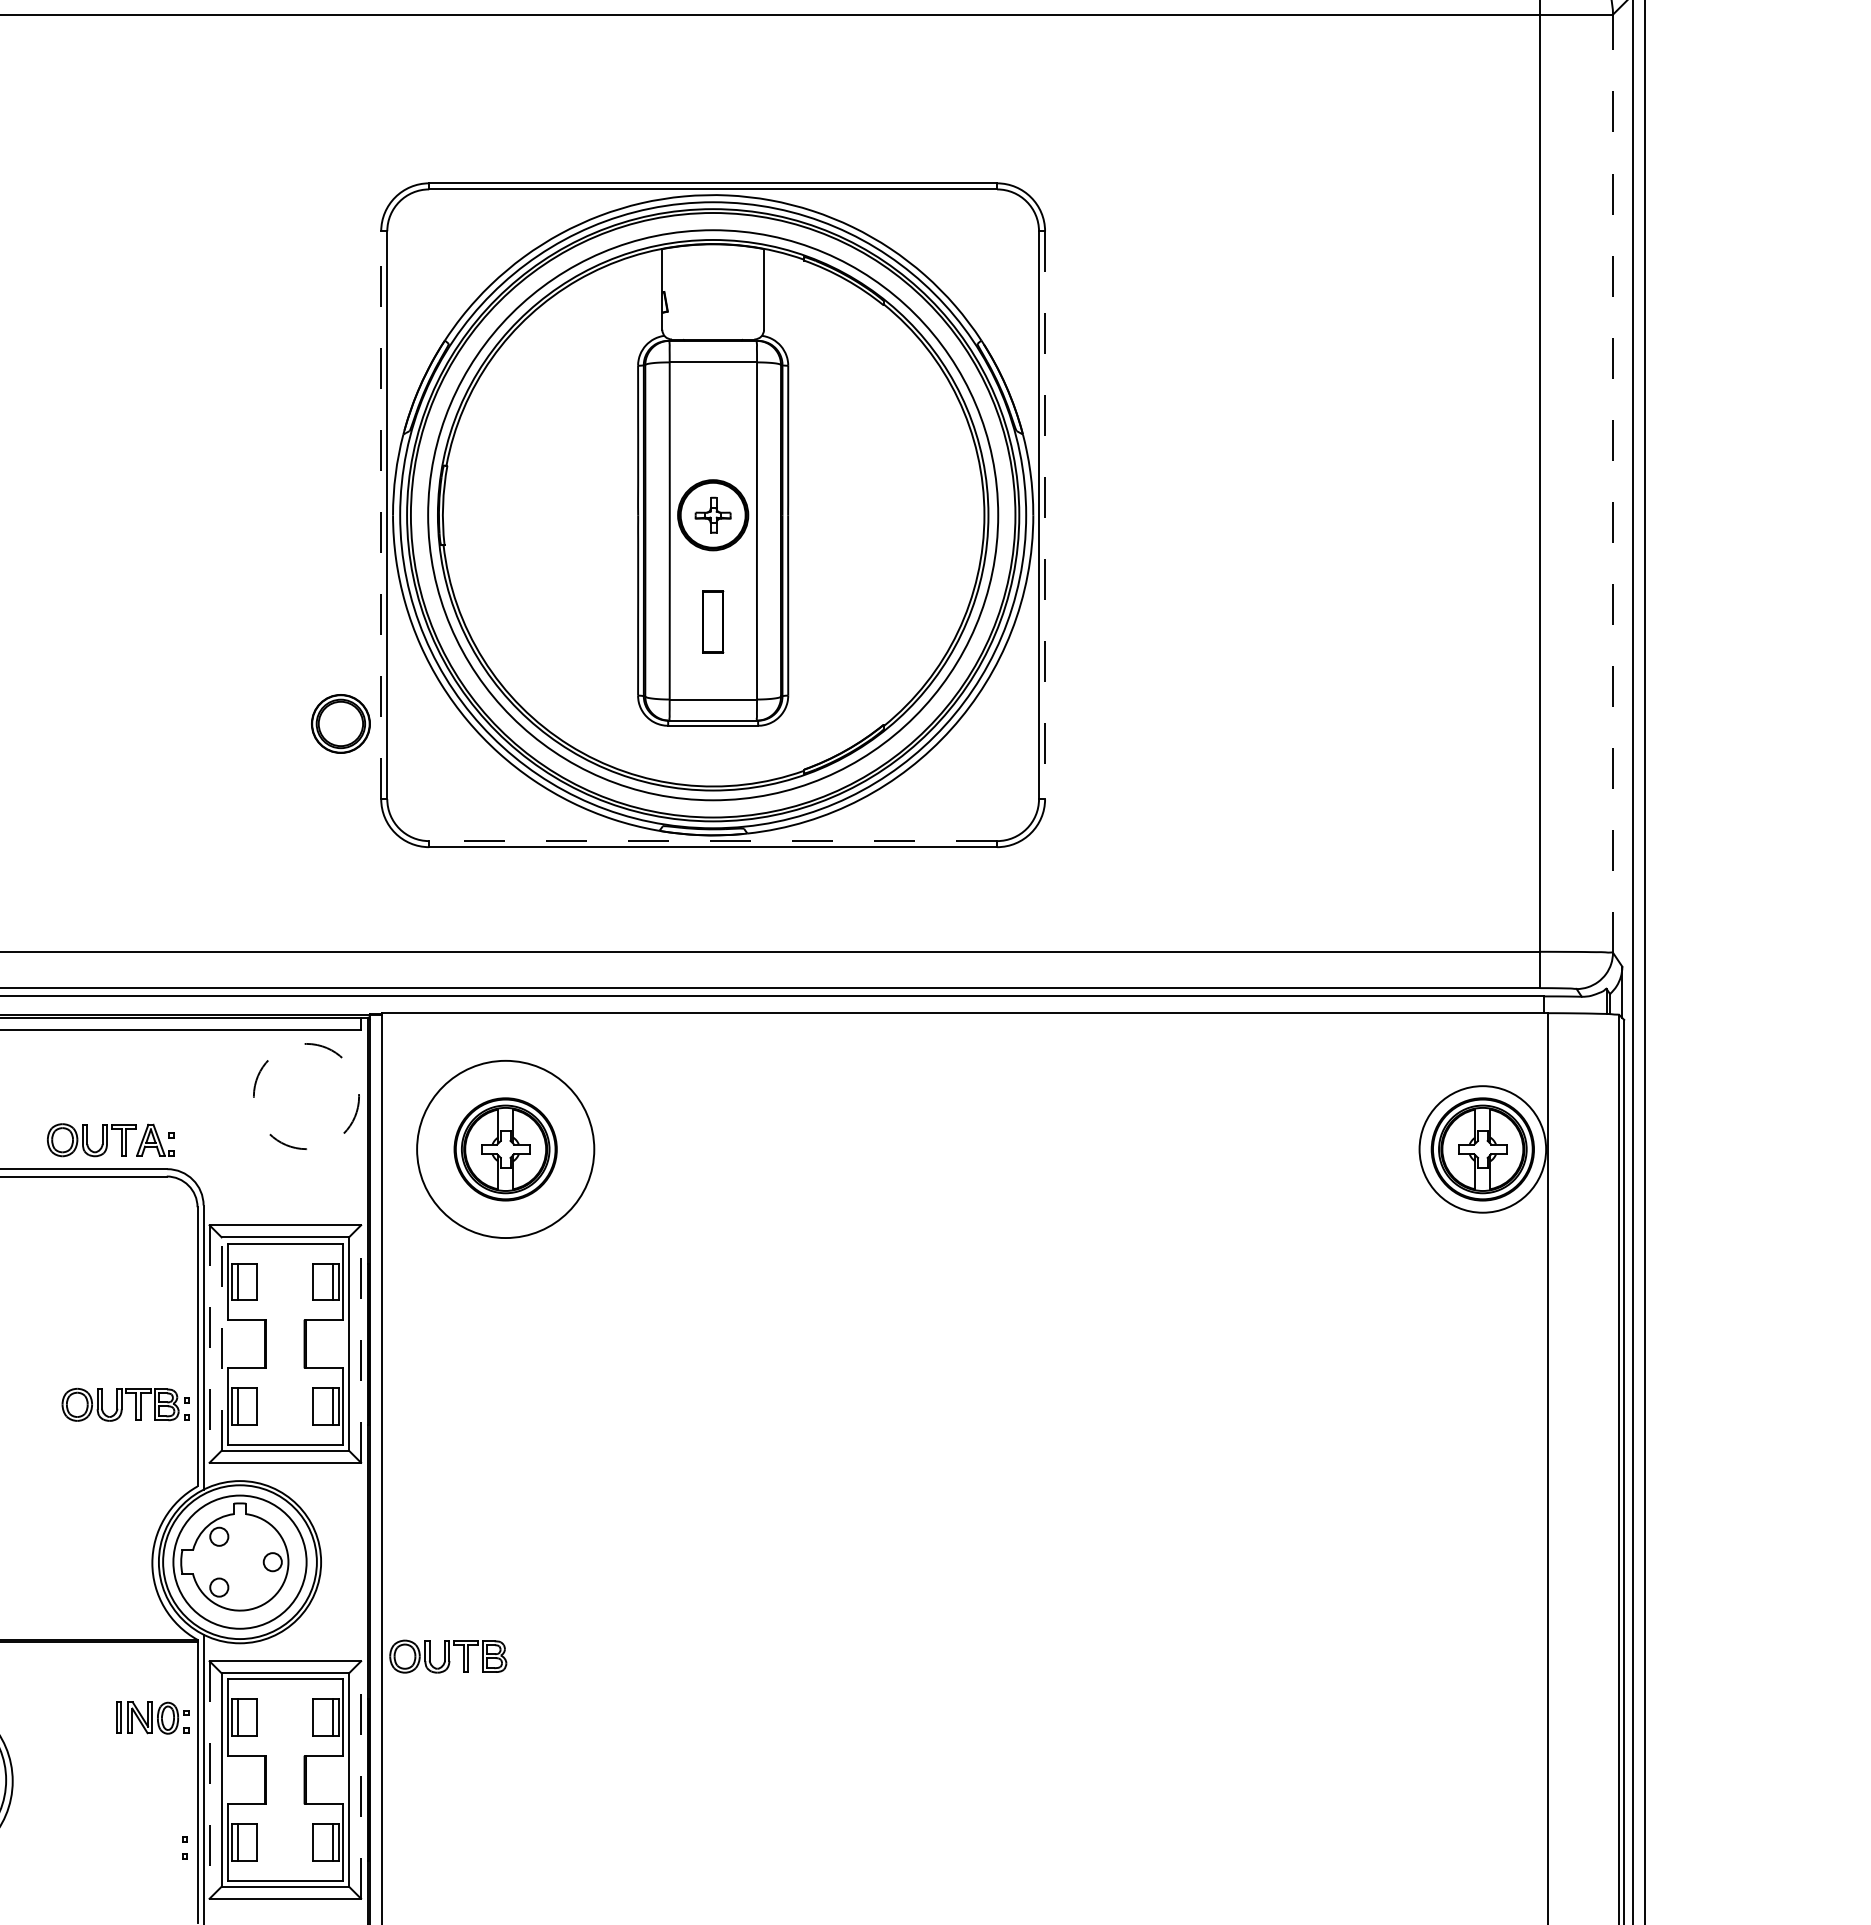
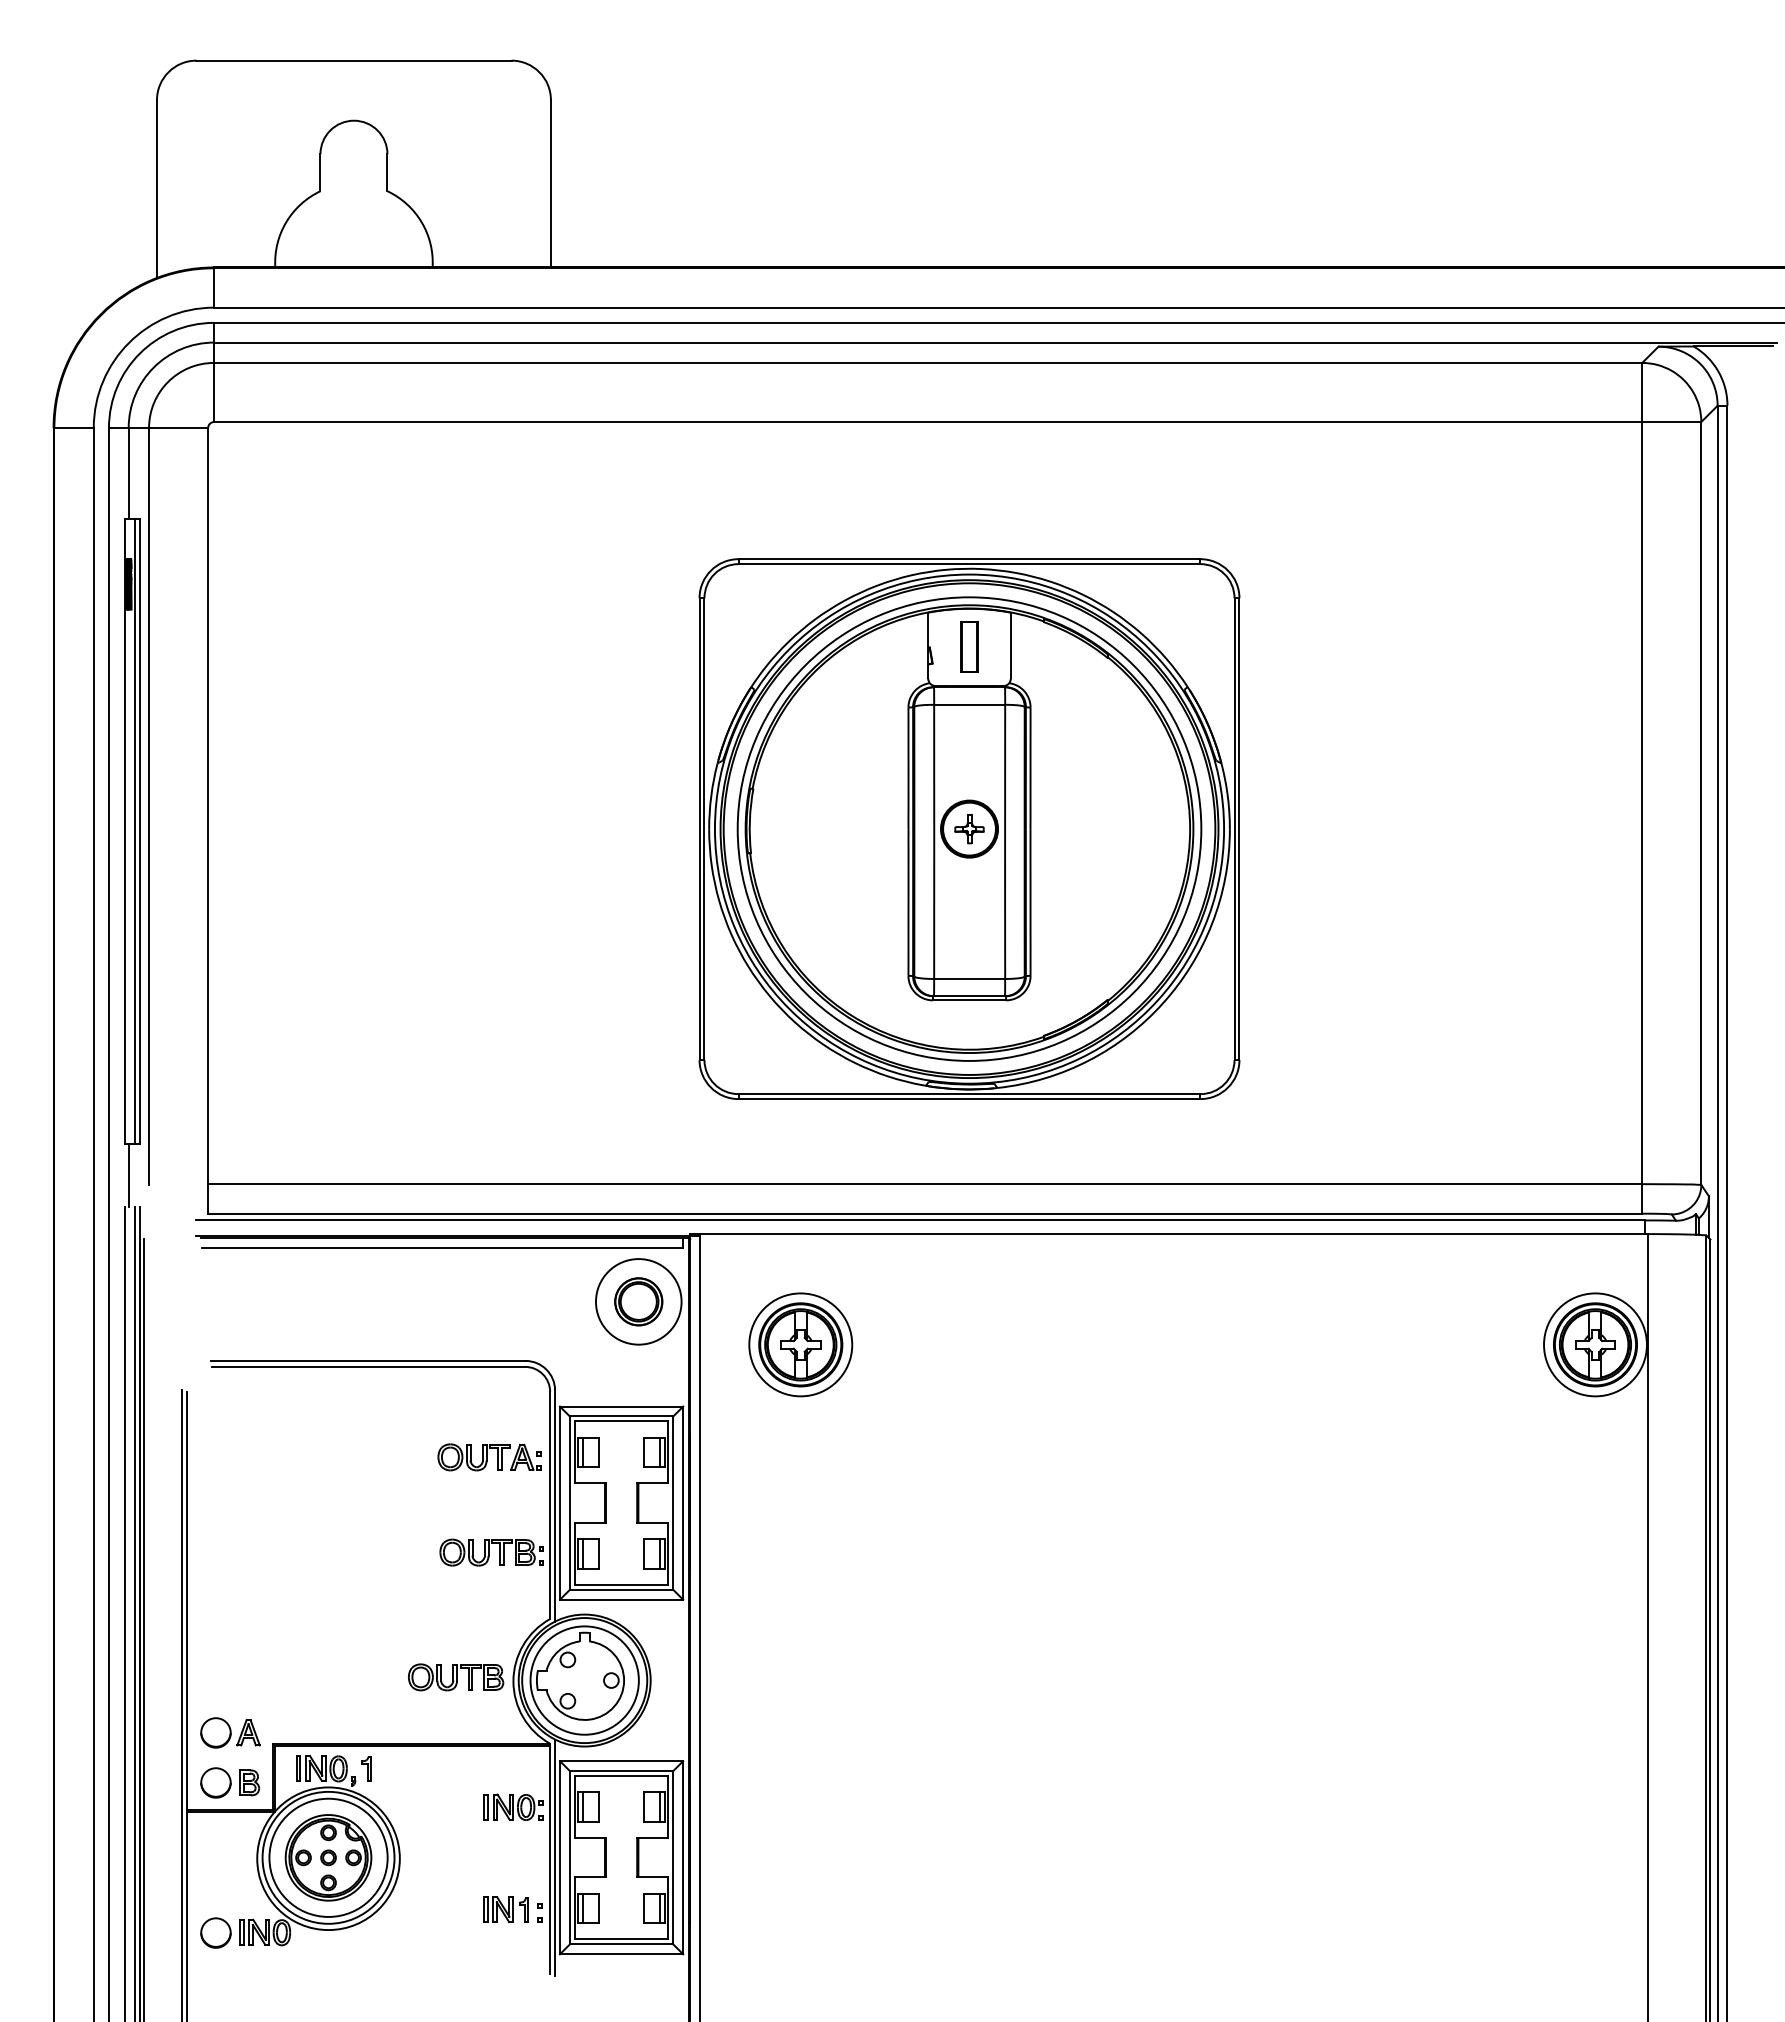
line: (1613, 482) -> (1701, 802), dashed -> solid
line: (381, 515) -> (699, 829), dashed -> solid
line: (1045, 515) -> (1239, 829), dashed -> solid
part: (713, 621) -> (969, 646), moved
part: (340, 723) -> (638, 1301), moved
line: (713, 841) -> (969, 1094), dashed -> solid
circle: (306, 1096) -> (638, 1301), dashed -> solid
part: (110, 1140) -> (489, 1457), moved
circle: (505, 1148) -> (800, 1344), size x0.71
line: (209, 1344) -> (559, 1503), dashed -> solid
line: (221, 1344) -> (569, 1503), dashed -> solid
line: (361, 1344) -> (683, 1503), dashed -> solid
part: (448, 1656) -> (456, 1677), moved
line: (209, 1779) -> (559, 1857), dashed -> solid
line: (361, 1779) -> (683, 1857), dashed -> solid
part: (142, 1843) -> (505, 1909), added

